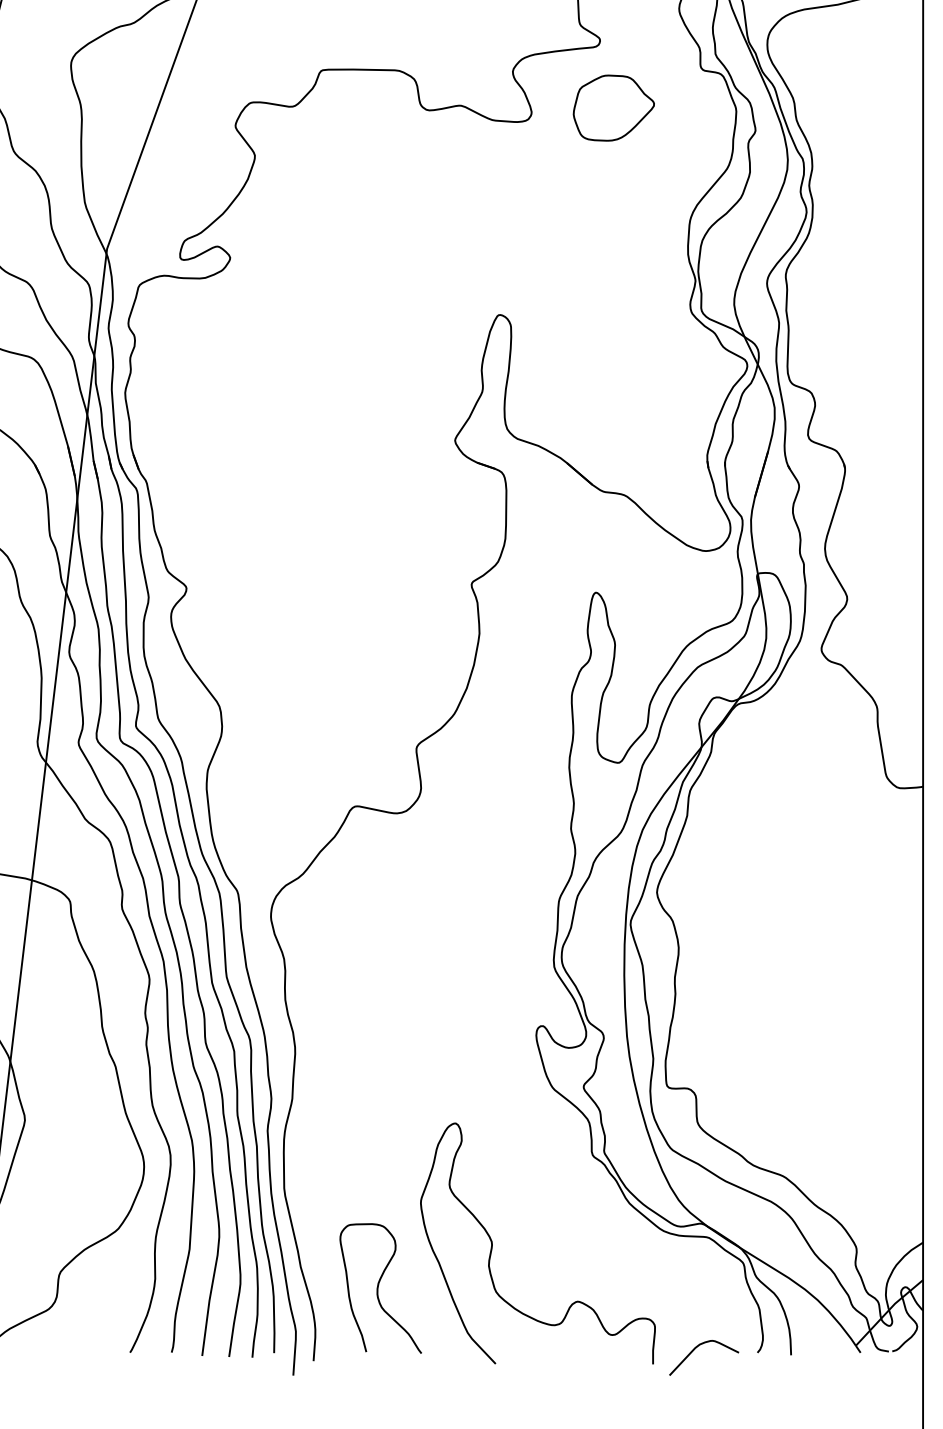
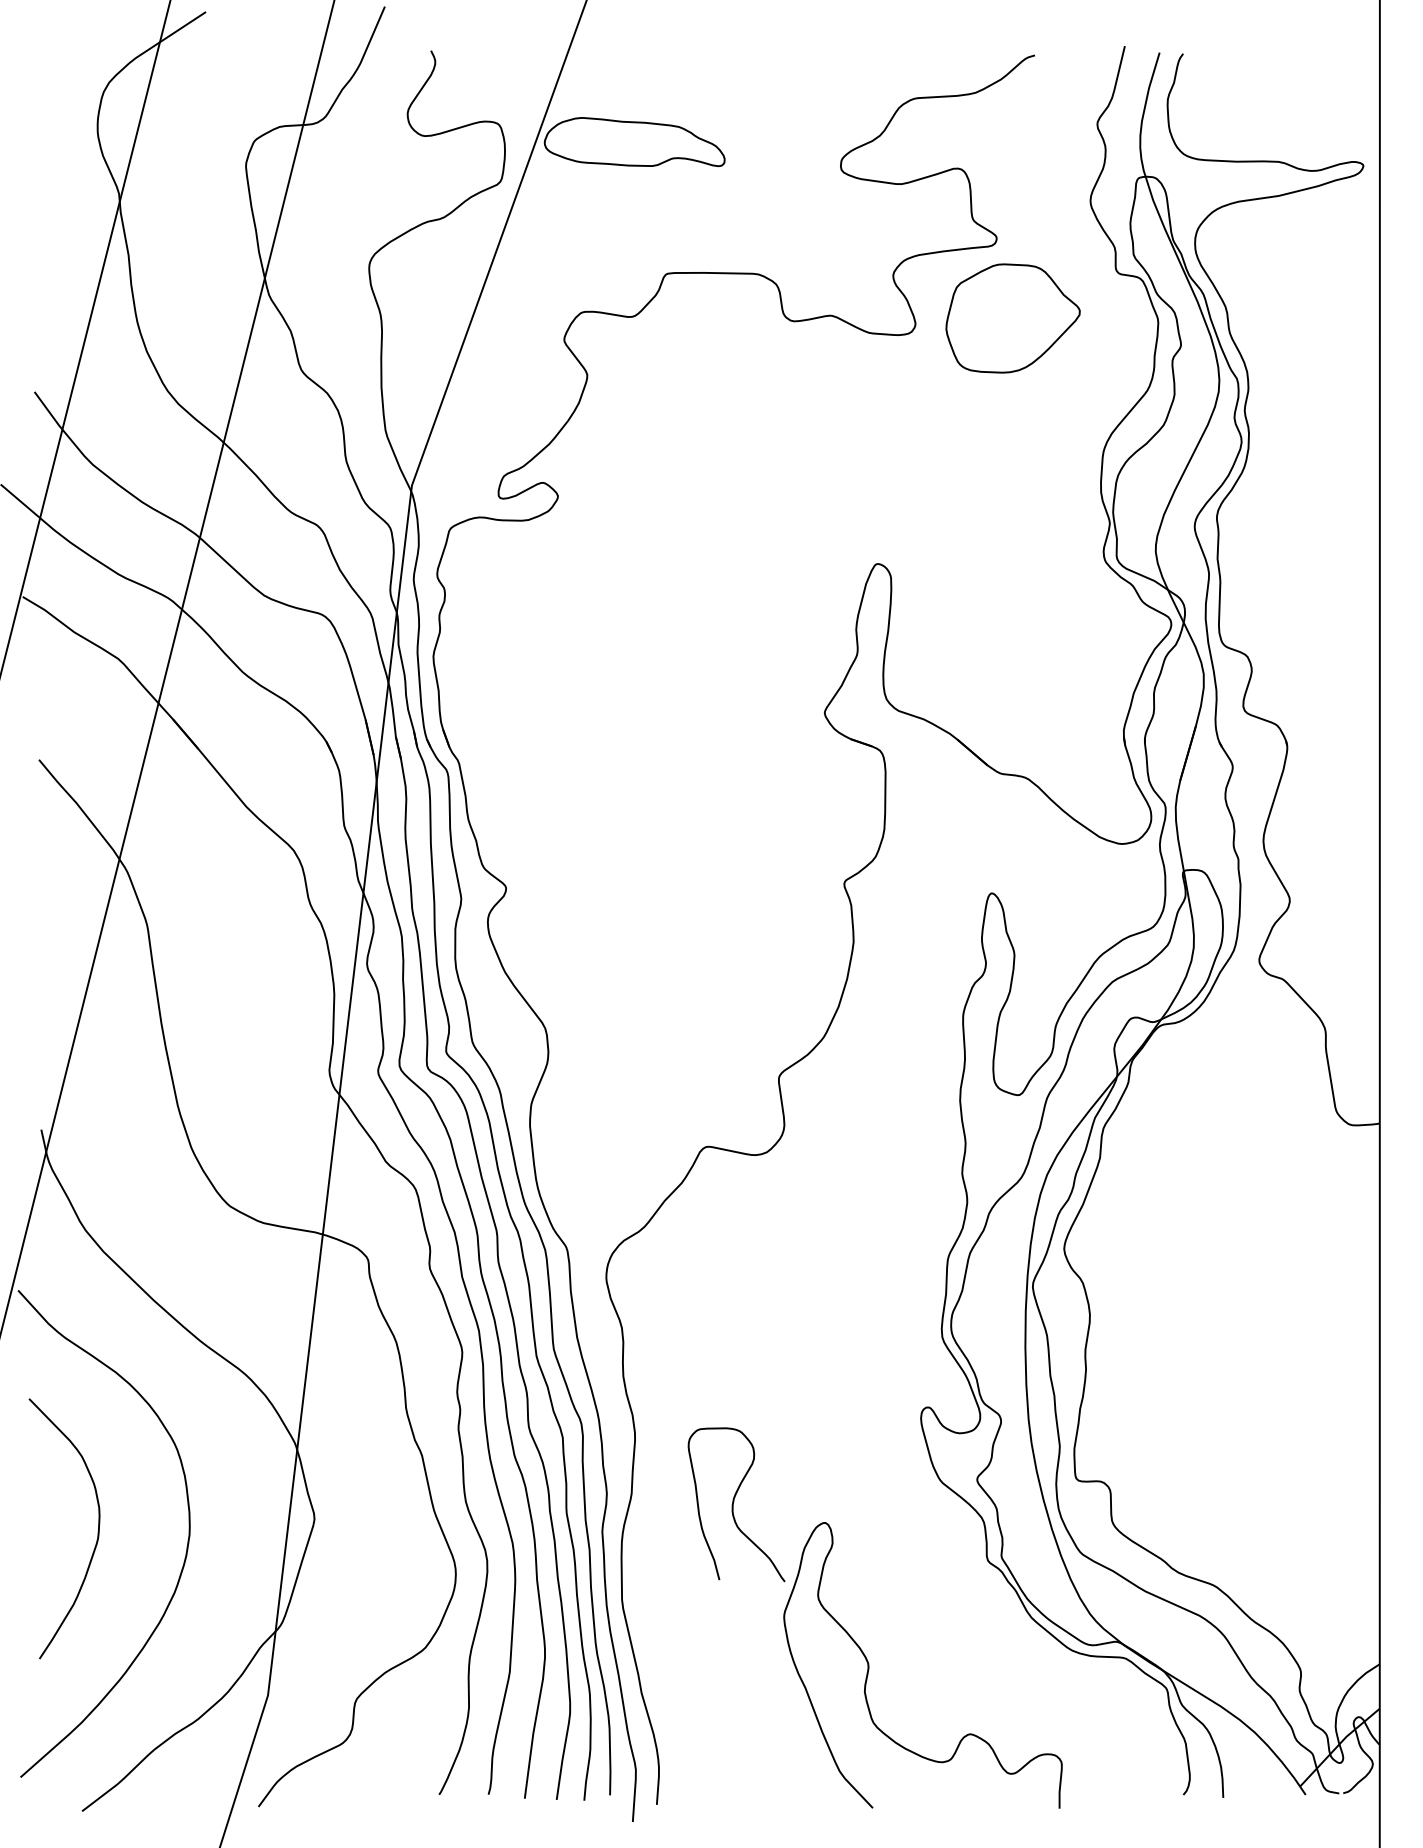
part: (613, 108) -> (1012, 318), size x1.4
curve: (379, 1286) -> (734, 1502), moved
curve: (697, 1347) -> (1112, 1788), removed

